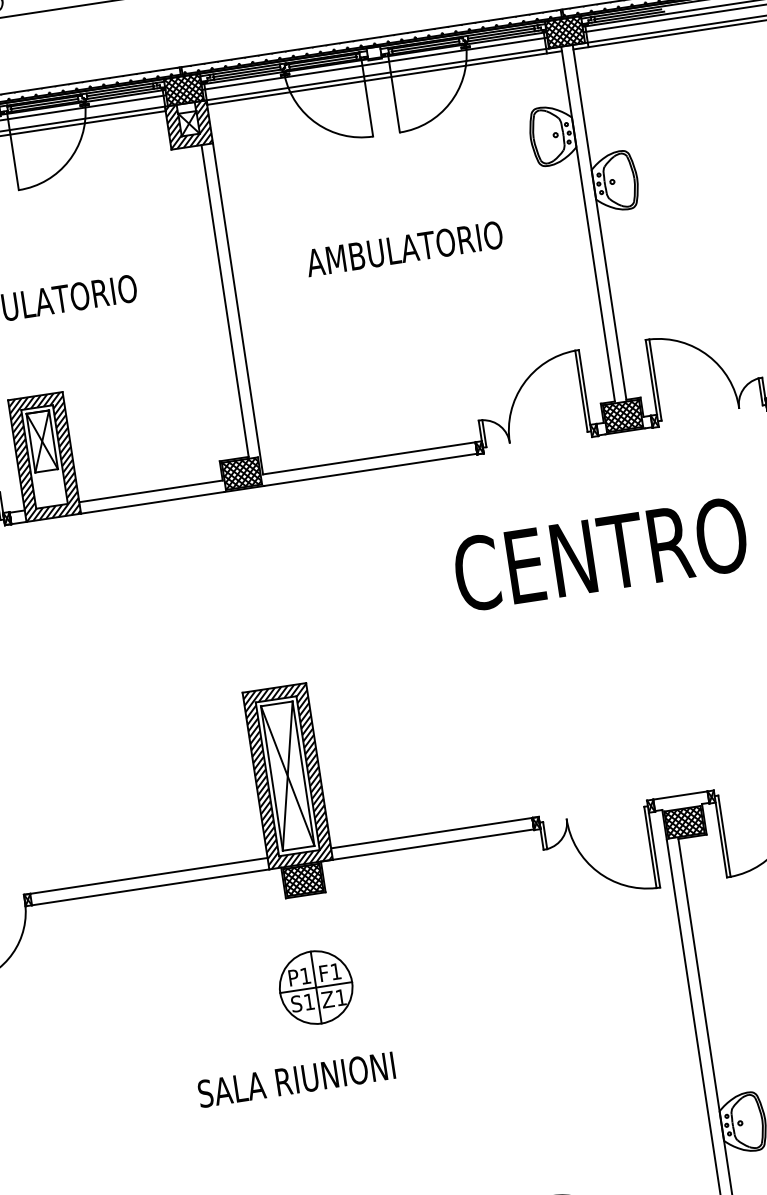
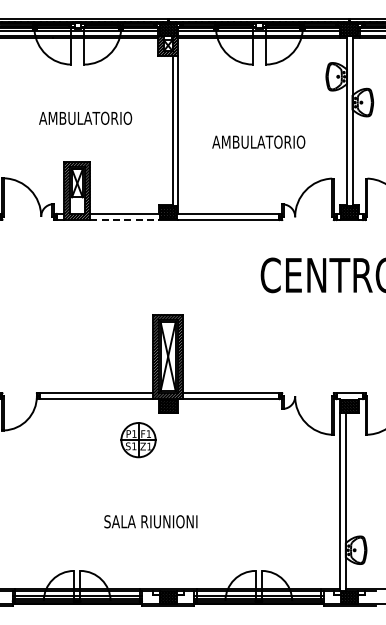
text: (403, 247) -> (258, 141), moved
line: (154, 502) -> (125, 219), solid -> dashed
part: (316, 988) -> (138, 440), moved
text: (295, 1079) -> (150, 521), moved

